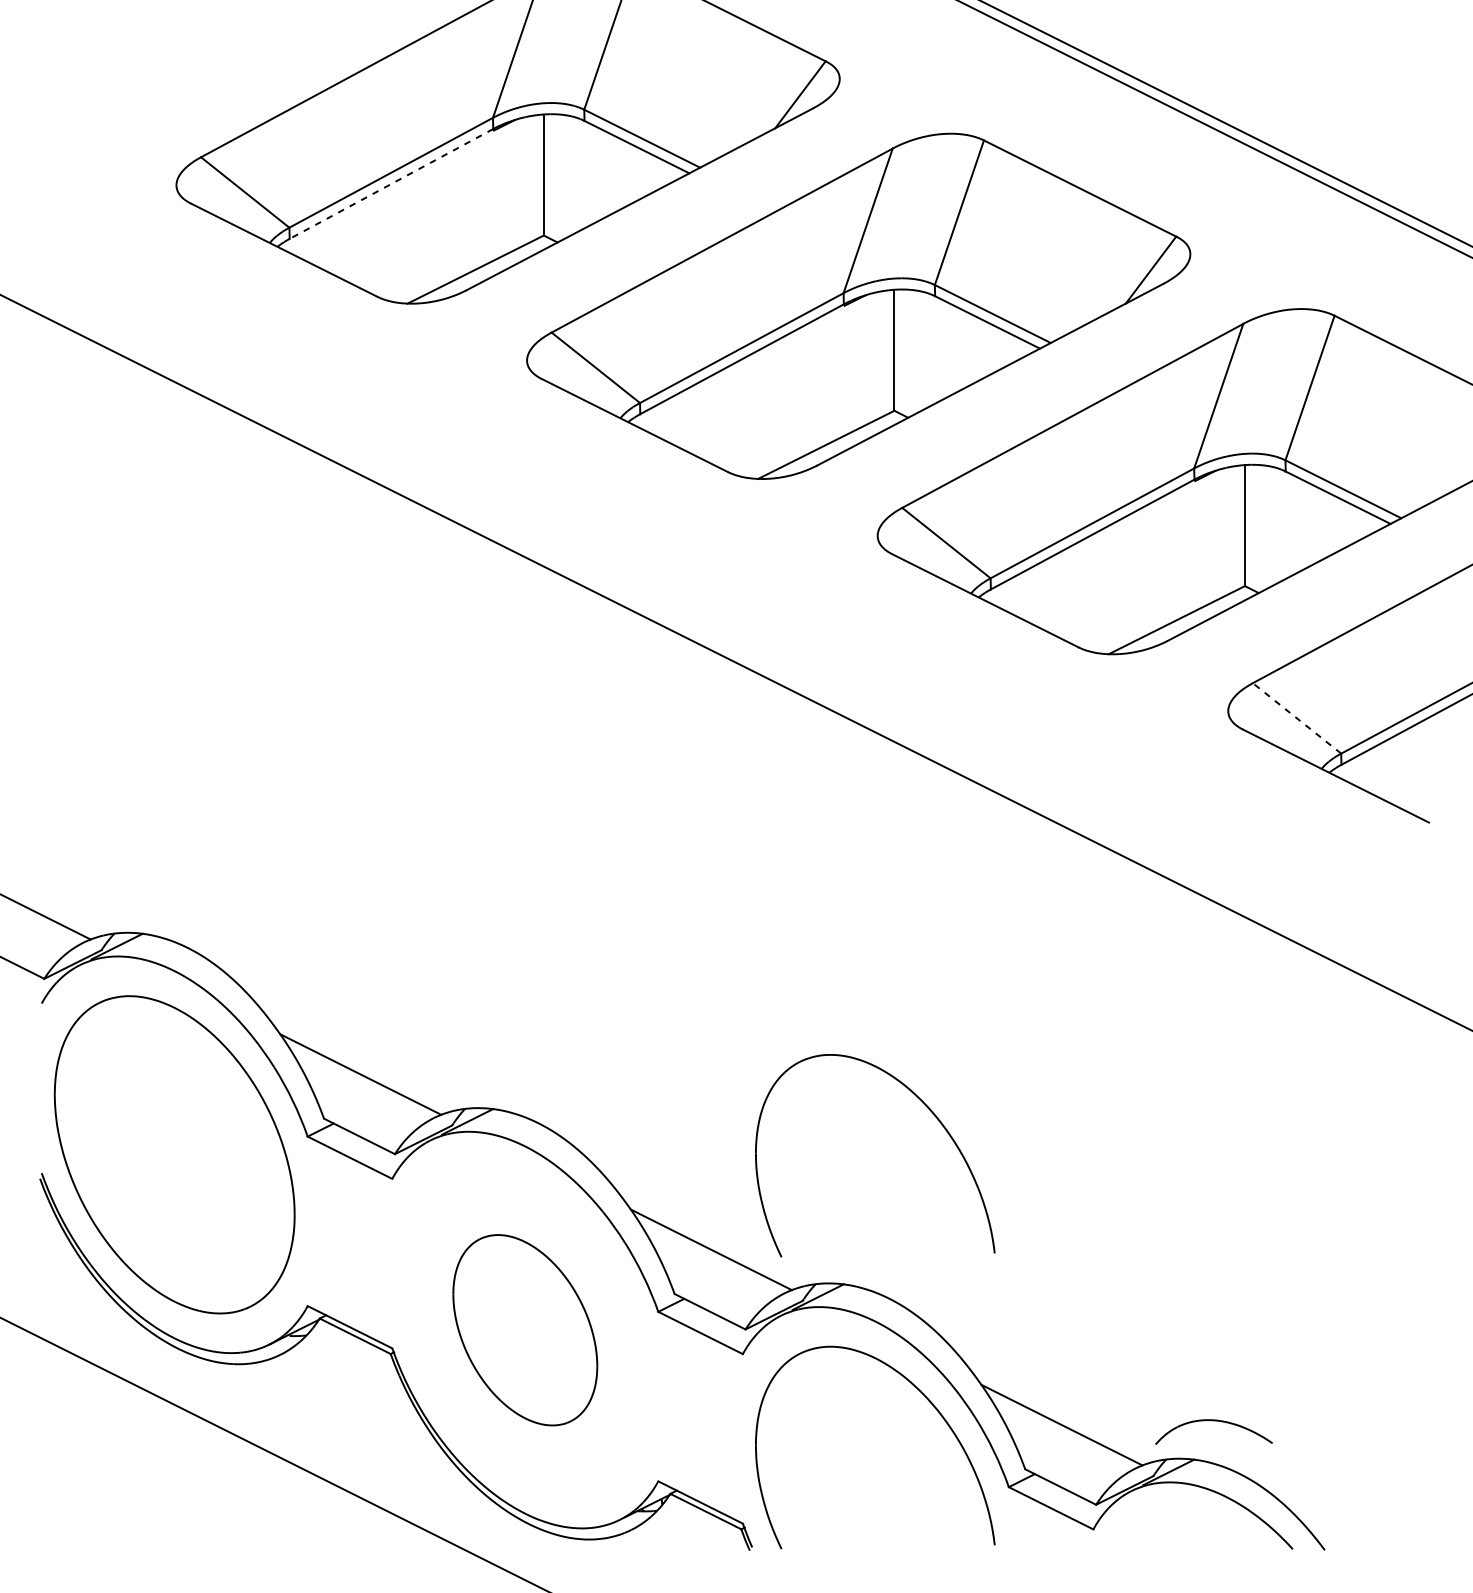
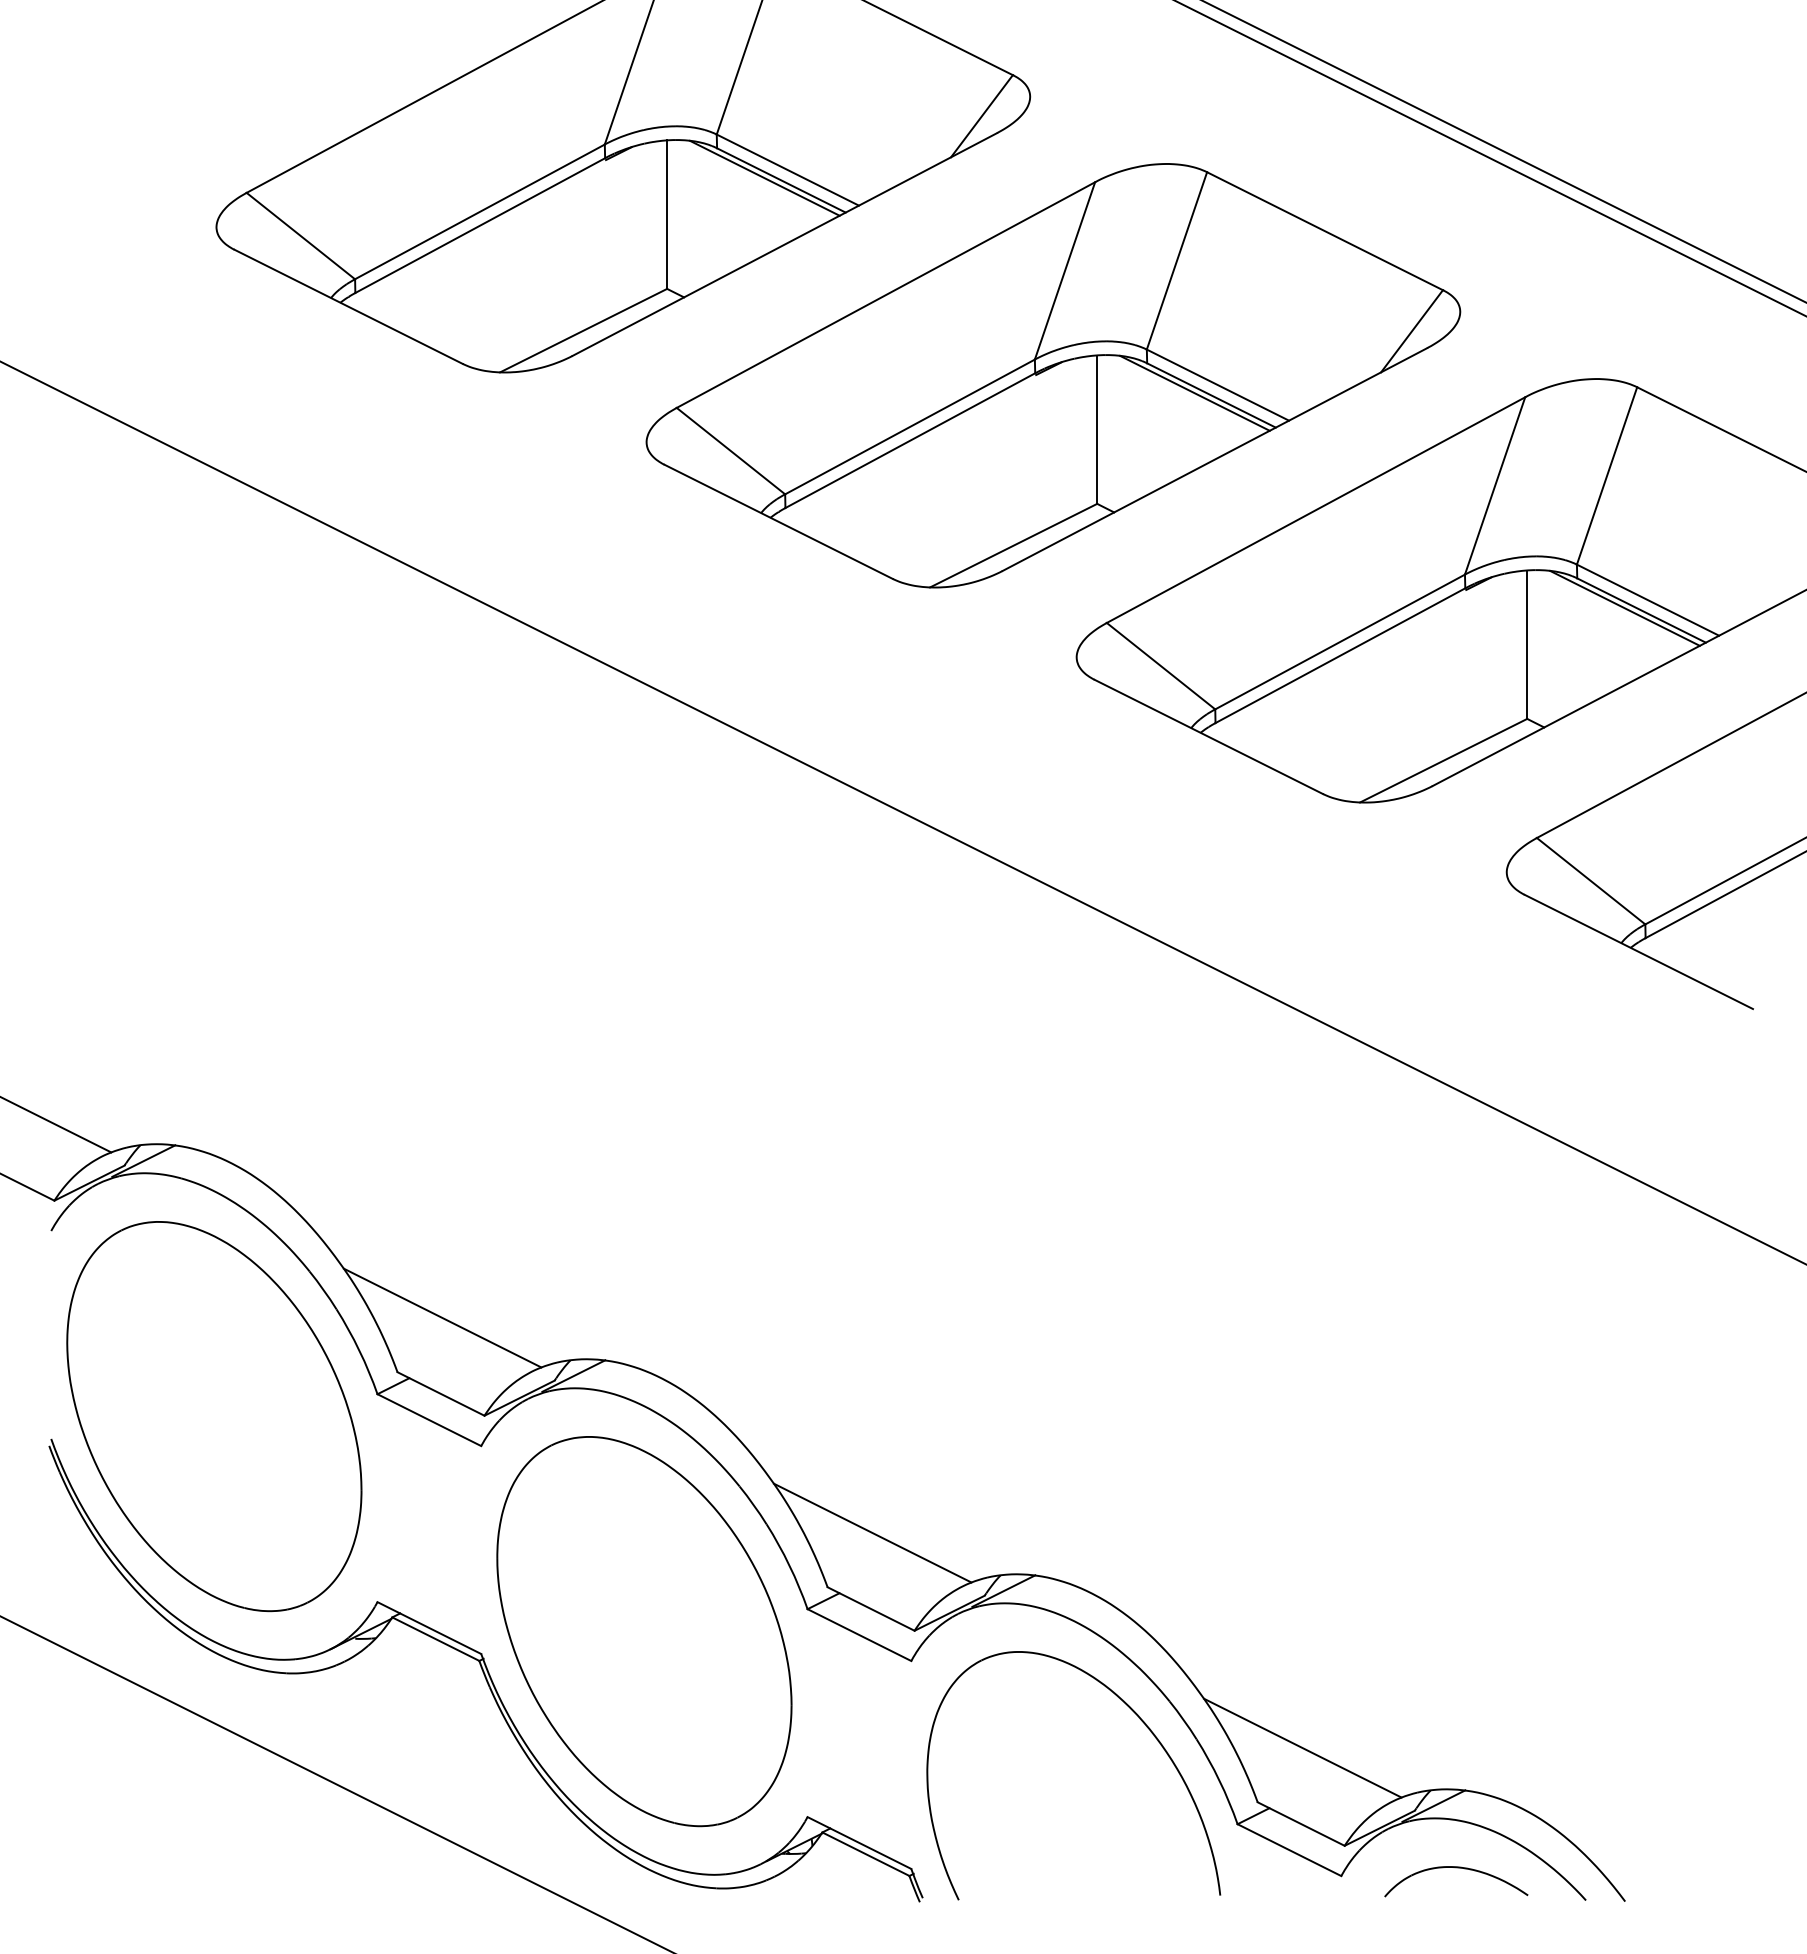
line: (623, 144) -> (764, 177), added
line: (391, 183) -> (480, 225), dashed -> solid
line: (973, 320) -> (1194, 392), added
line: (1324, 495) -> (1624, 607), added
line: (1296, 717) -> (1590, 880), dashed -> solid
part: (929, 1110) -> (1140, 1362), removed
part: (525, 1330) -> (644, 1631), size x1.67
part: (1214, 1421) -> (1456, 1868), moved

